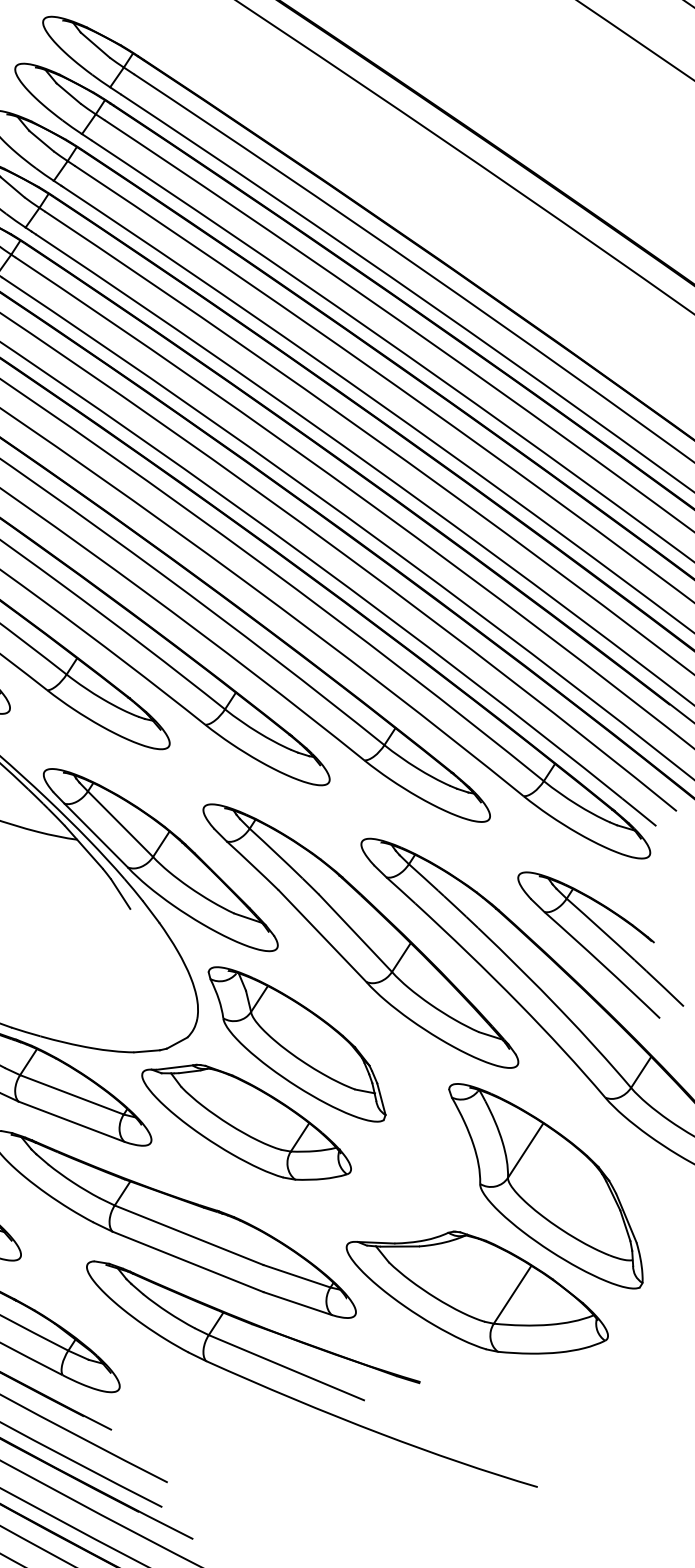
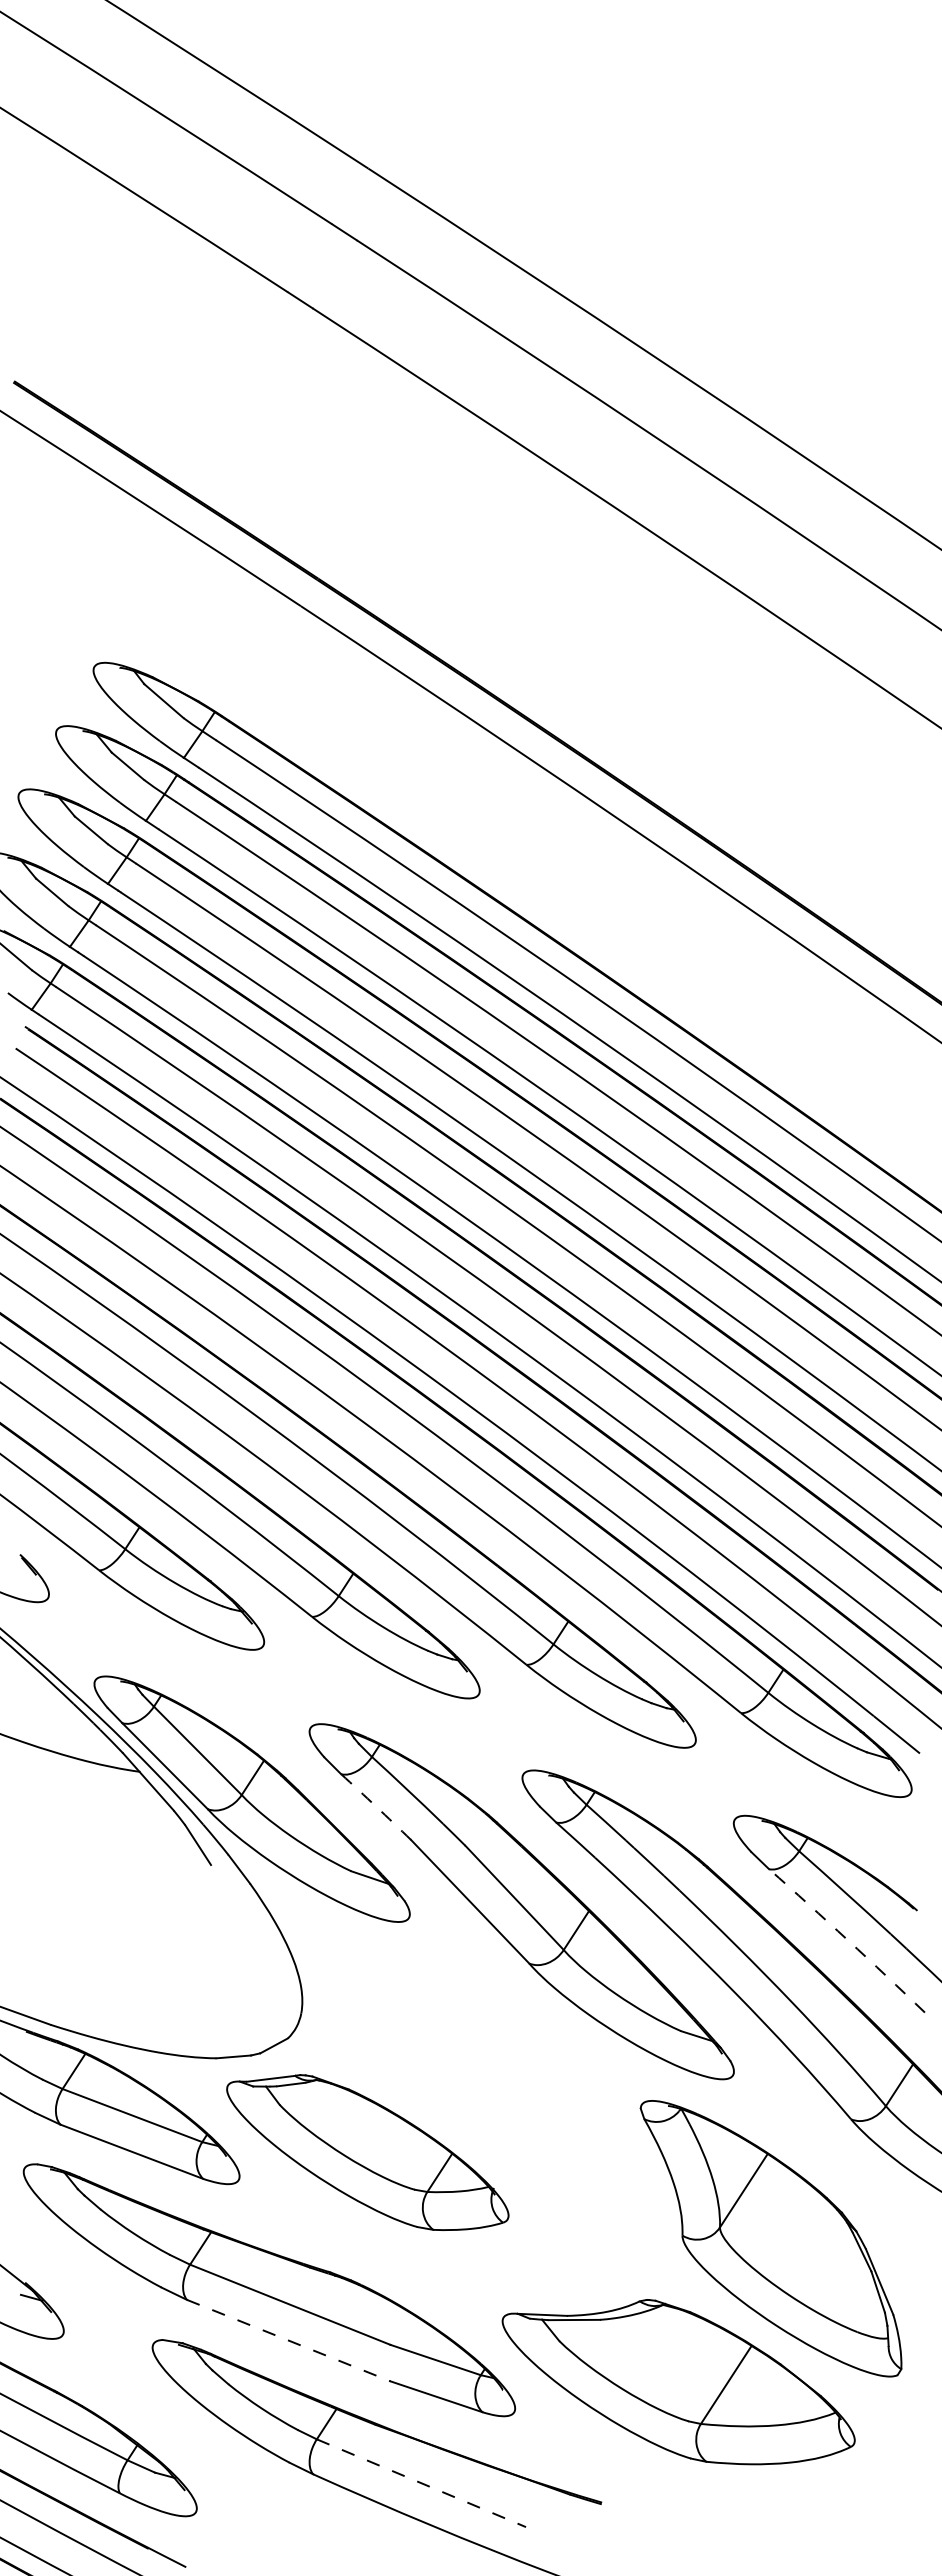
arc: (253, 865) -> (376, 1806), solid -> dashed
arc: (602, 964) -> (847, 1940), solid -> dashed
part: (296, 1044) -> (435, 2047), removed
line: (187, 1261) -> (288, 2340), solid -> dashed
line: (286, 1367) -> (421, 2483), solid -> dashed

